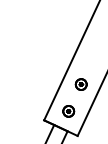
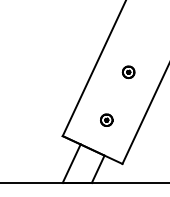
part: (80, 84) -> (127, 72), size x0.6
part: (68, 111) -> (106, 120), size x0.6

